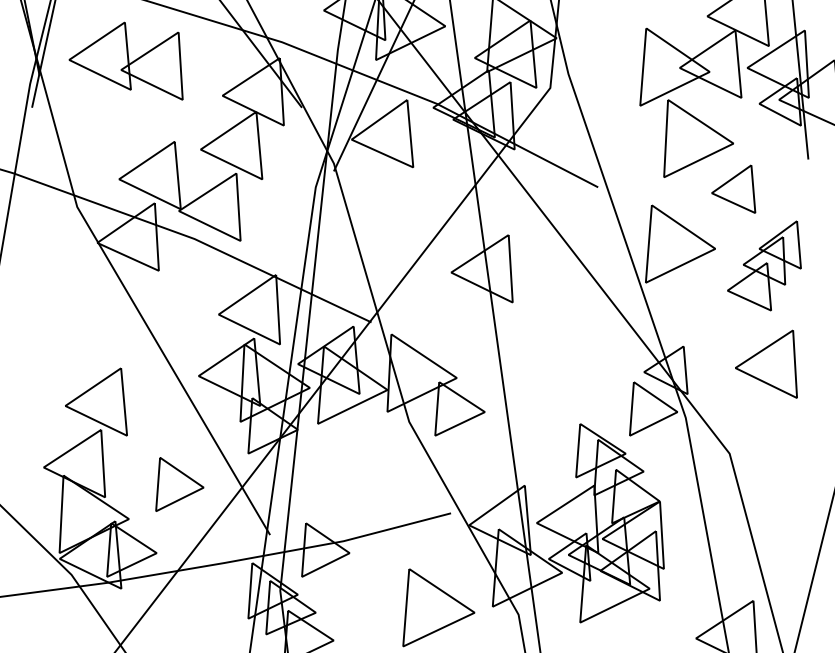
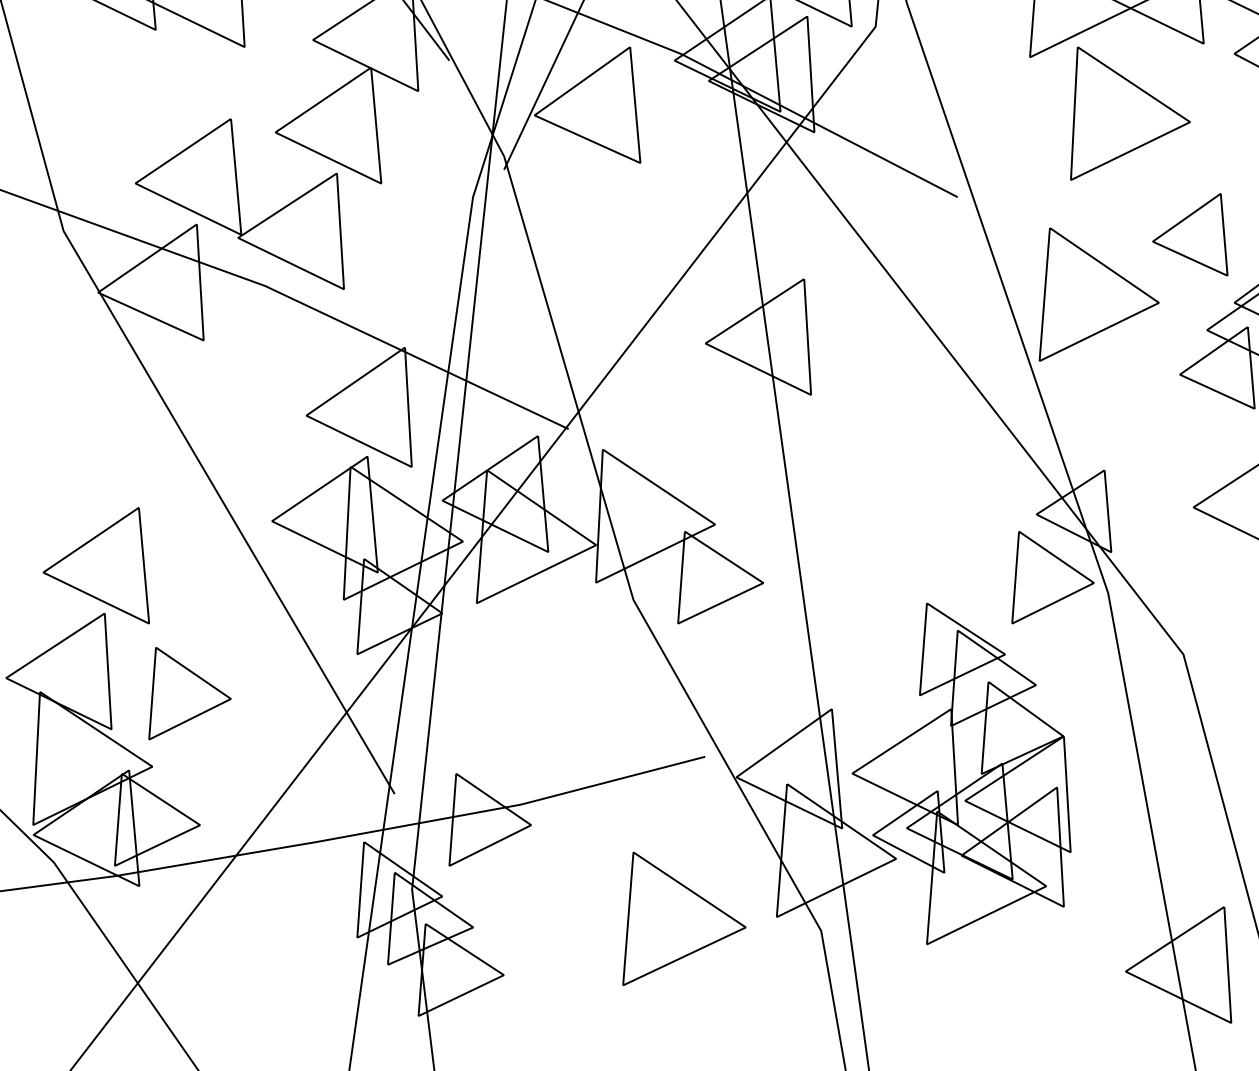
part: (733, 188) -> (1190, 233), moved
part: (179, 484) -> (189, 693), moved

